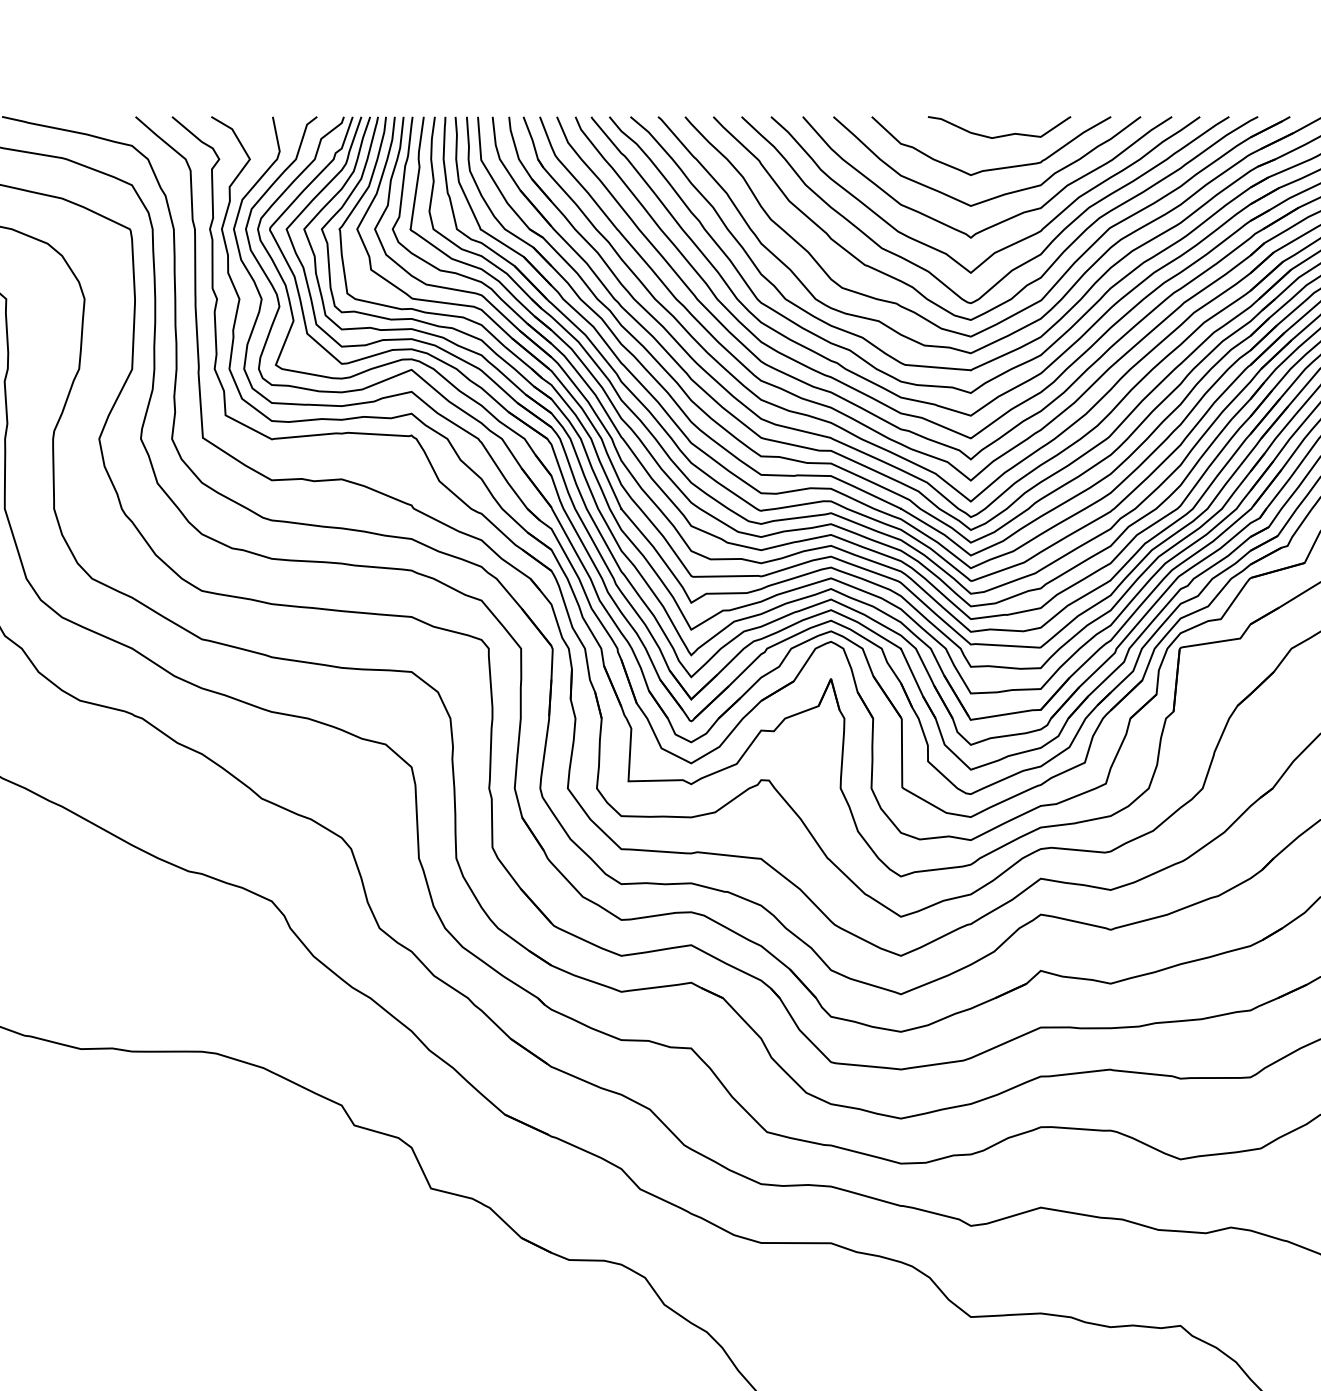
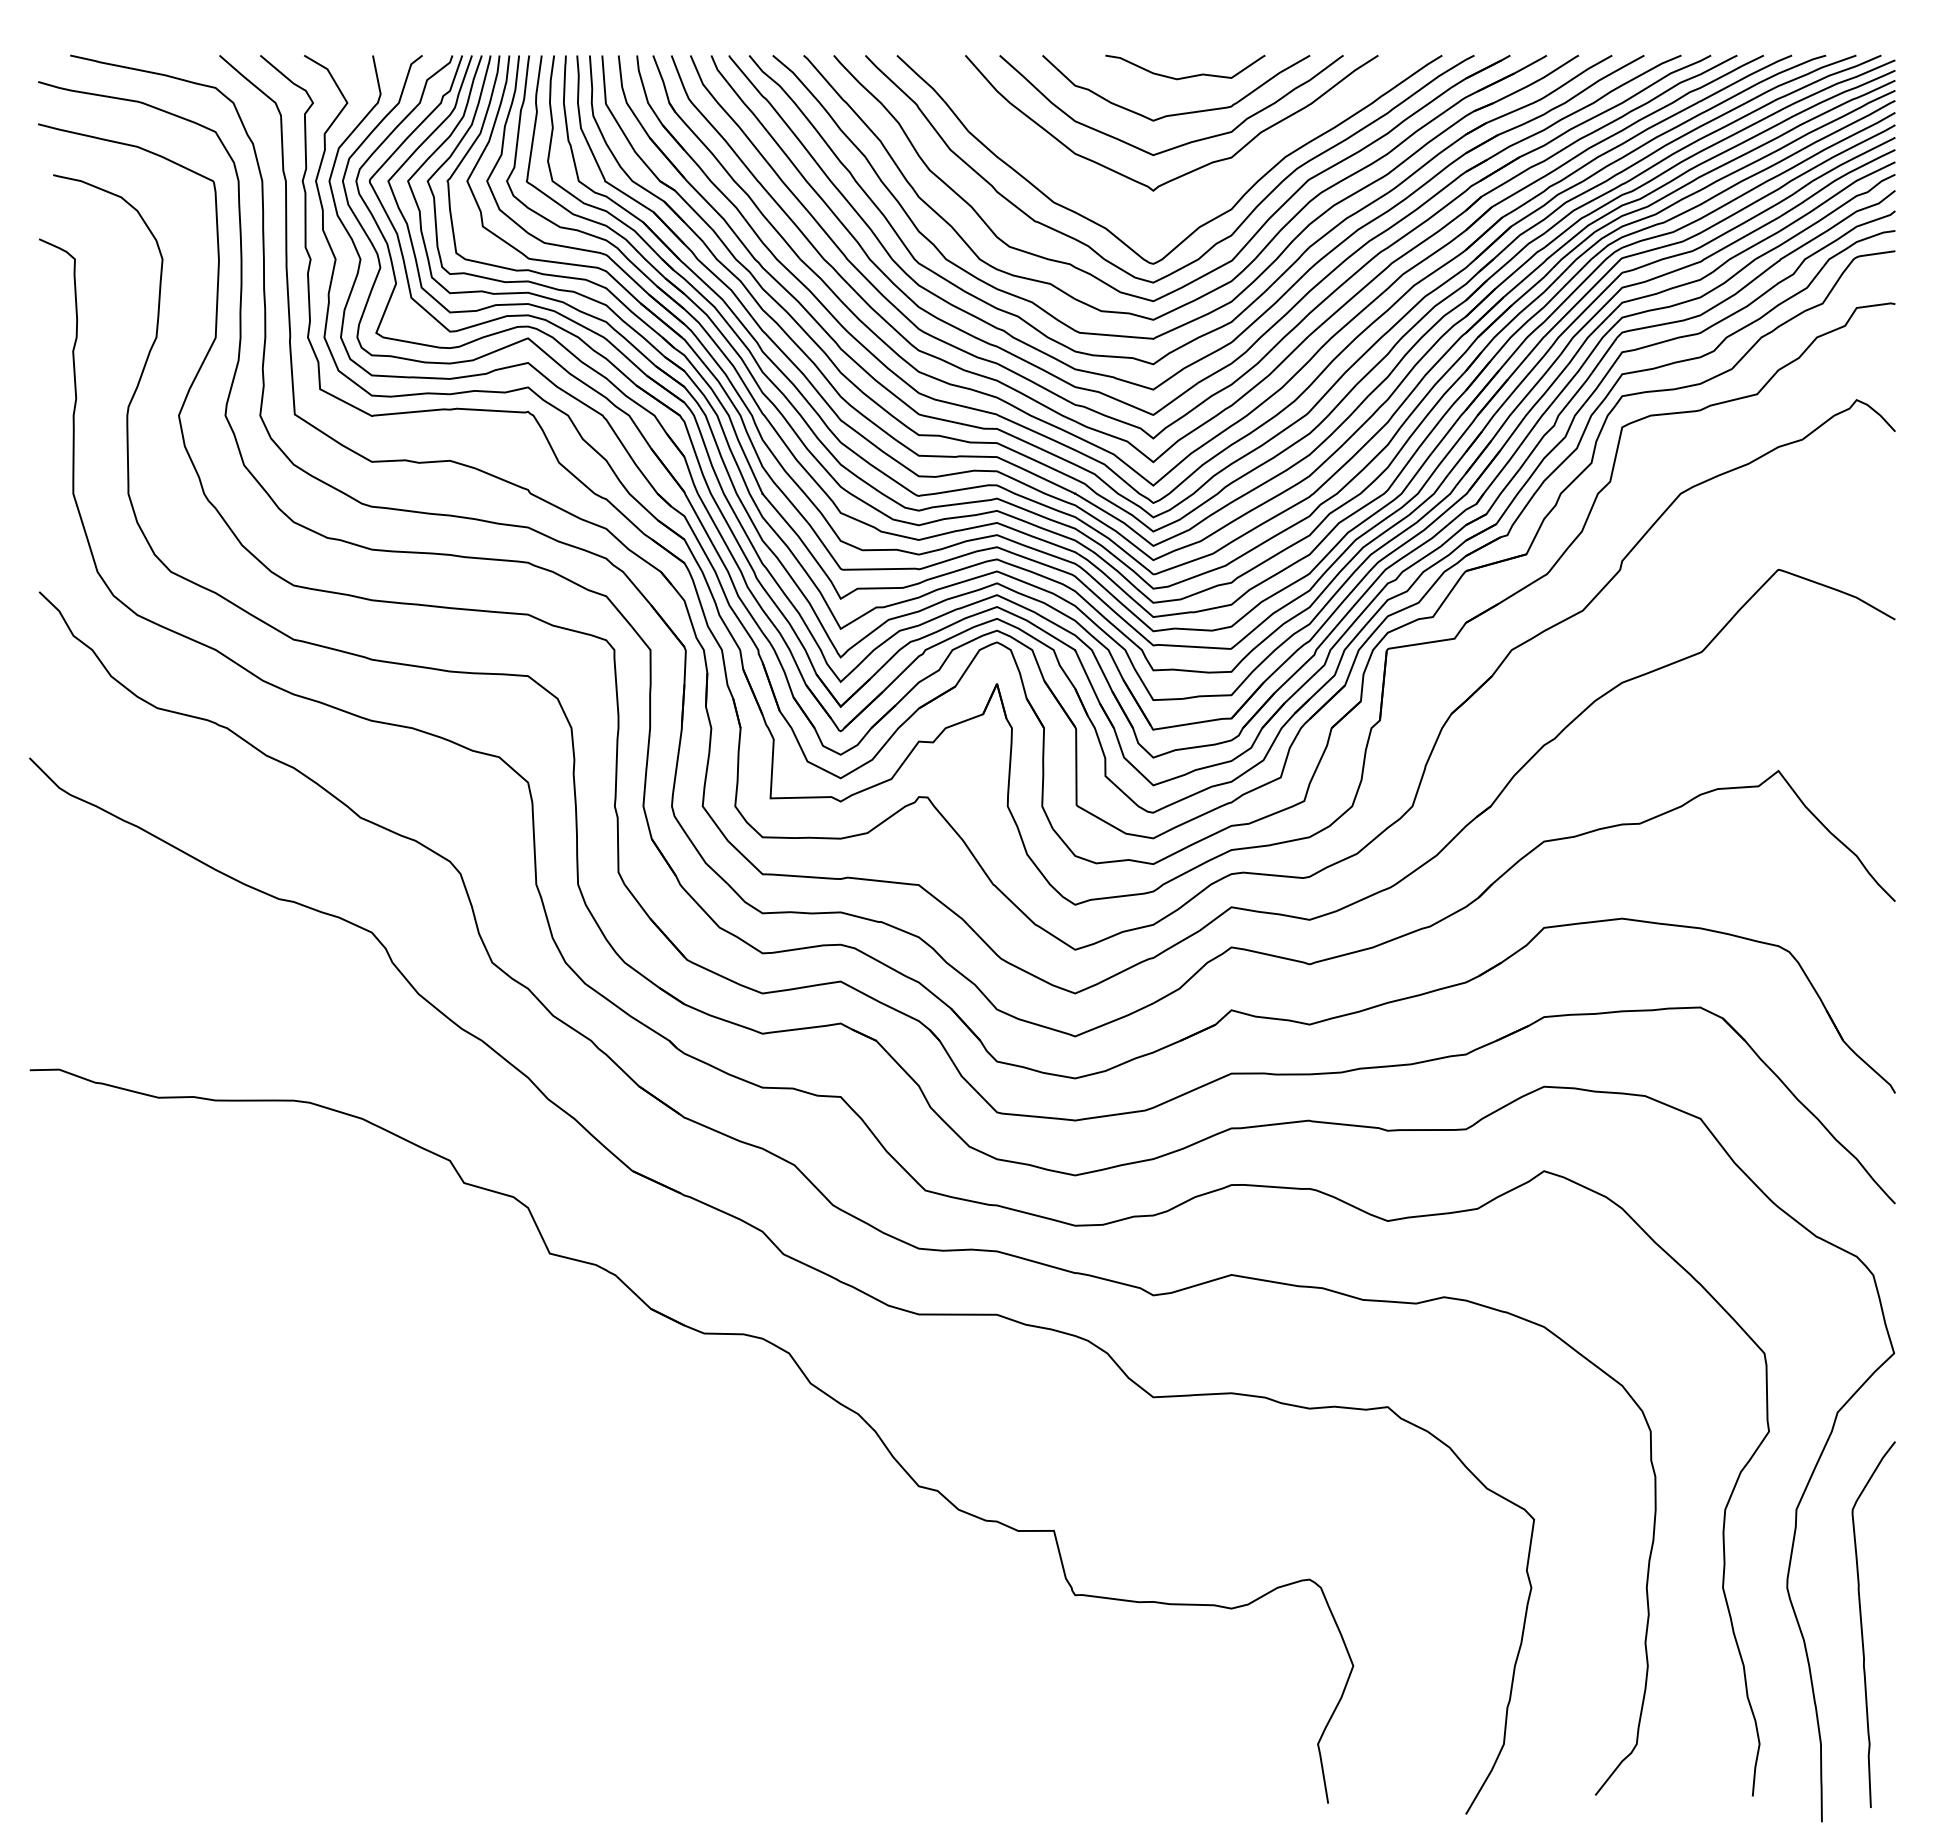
curve: (1007, 245) -> (1194, 199), removed

